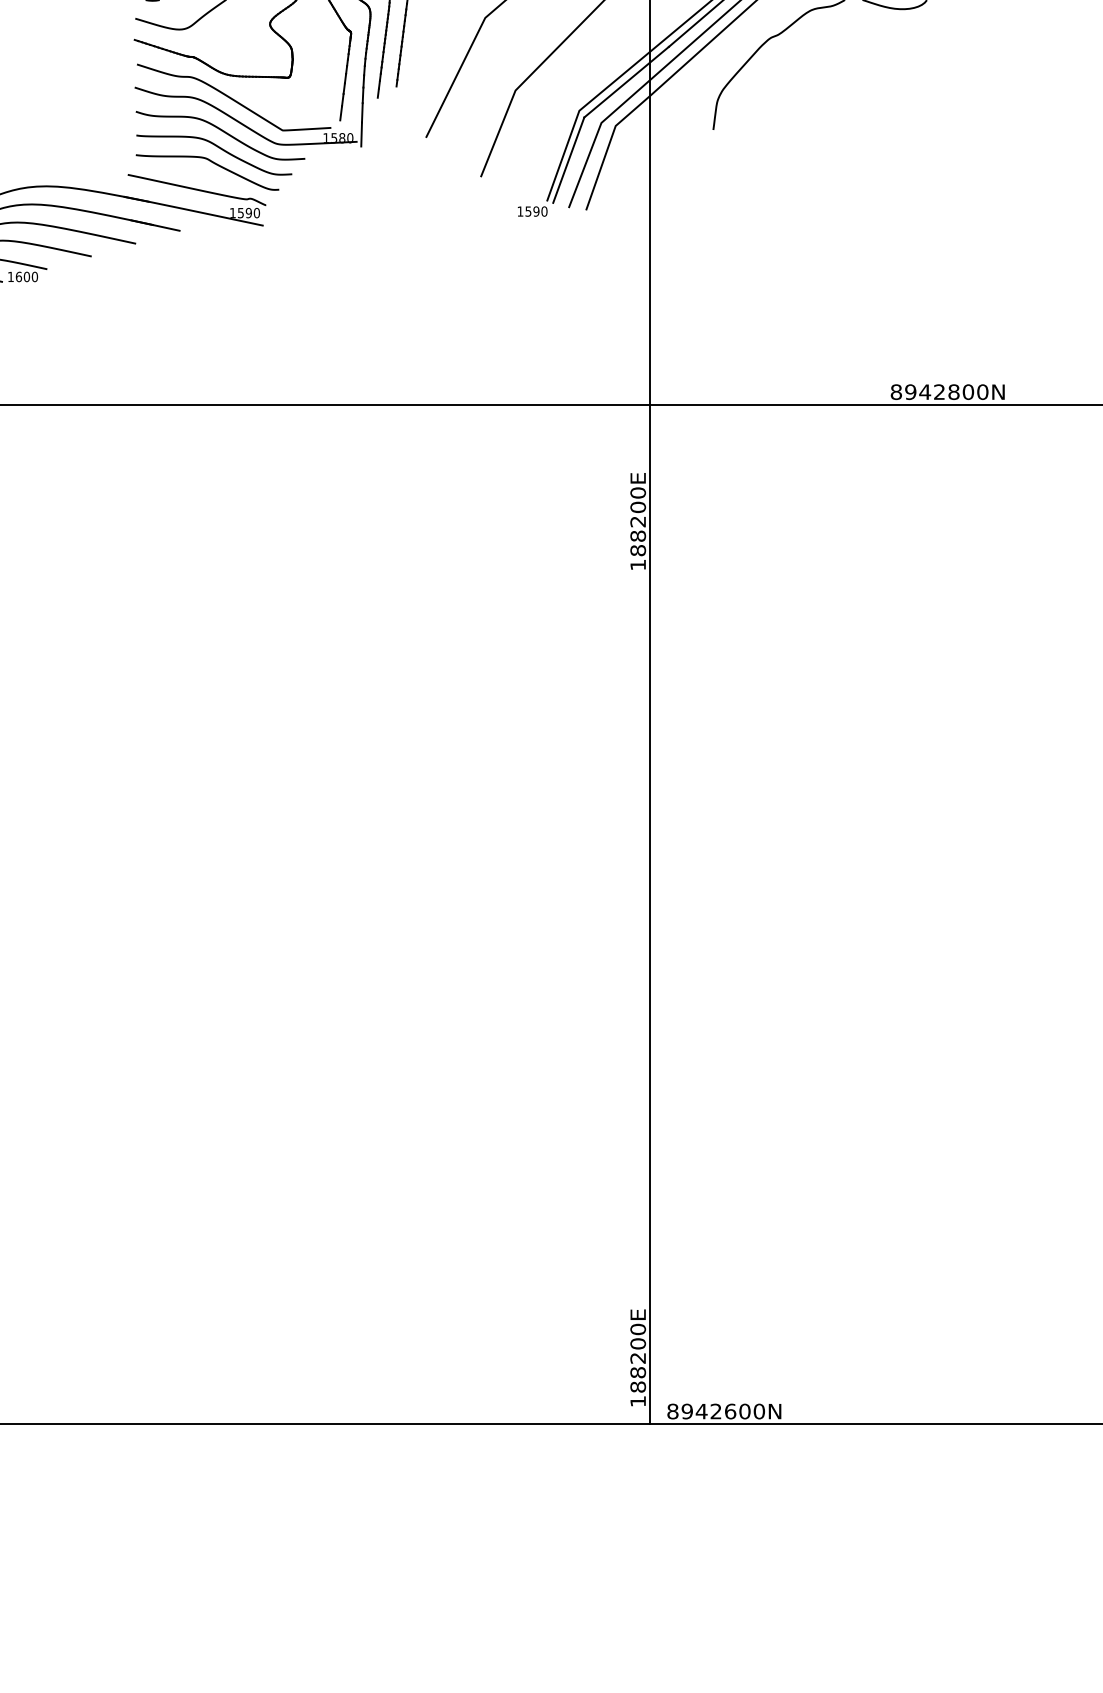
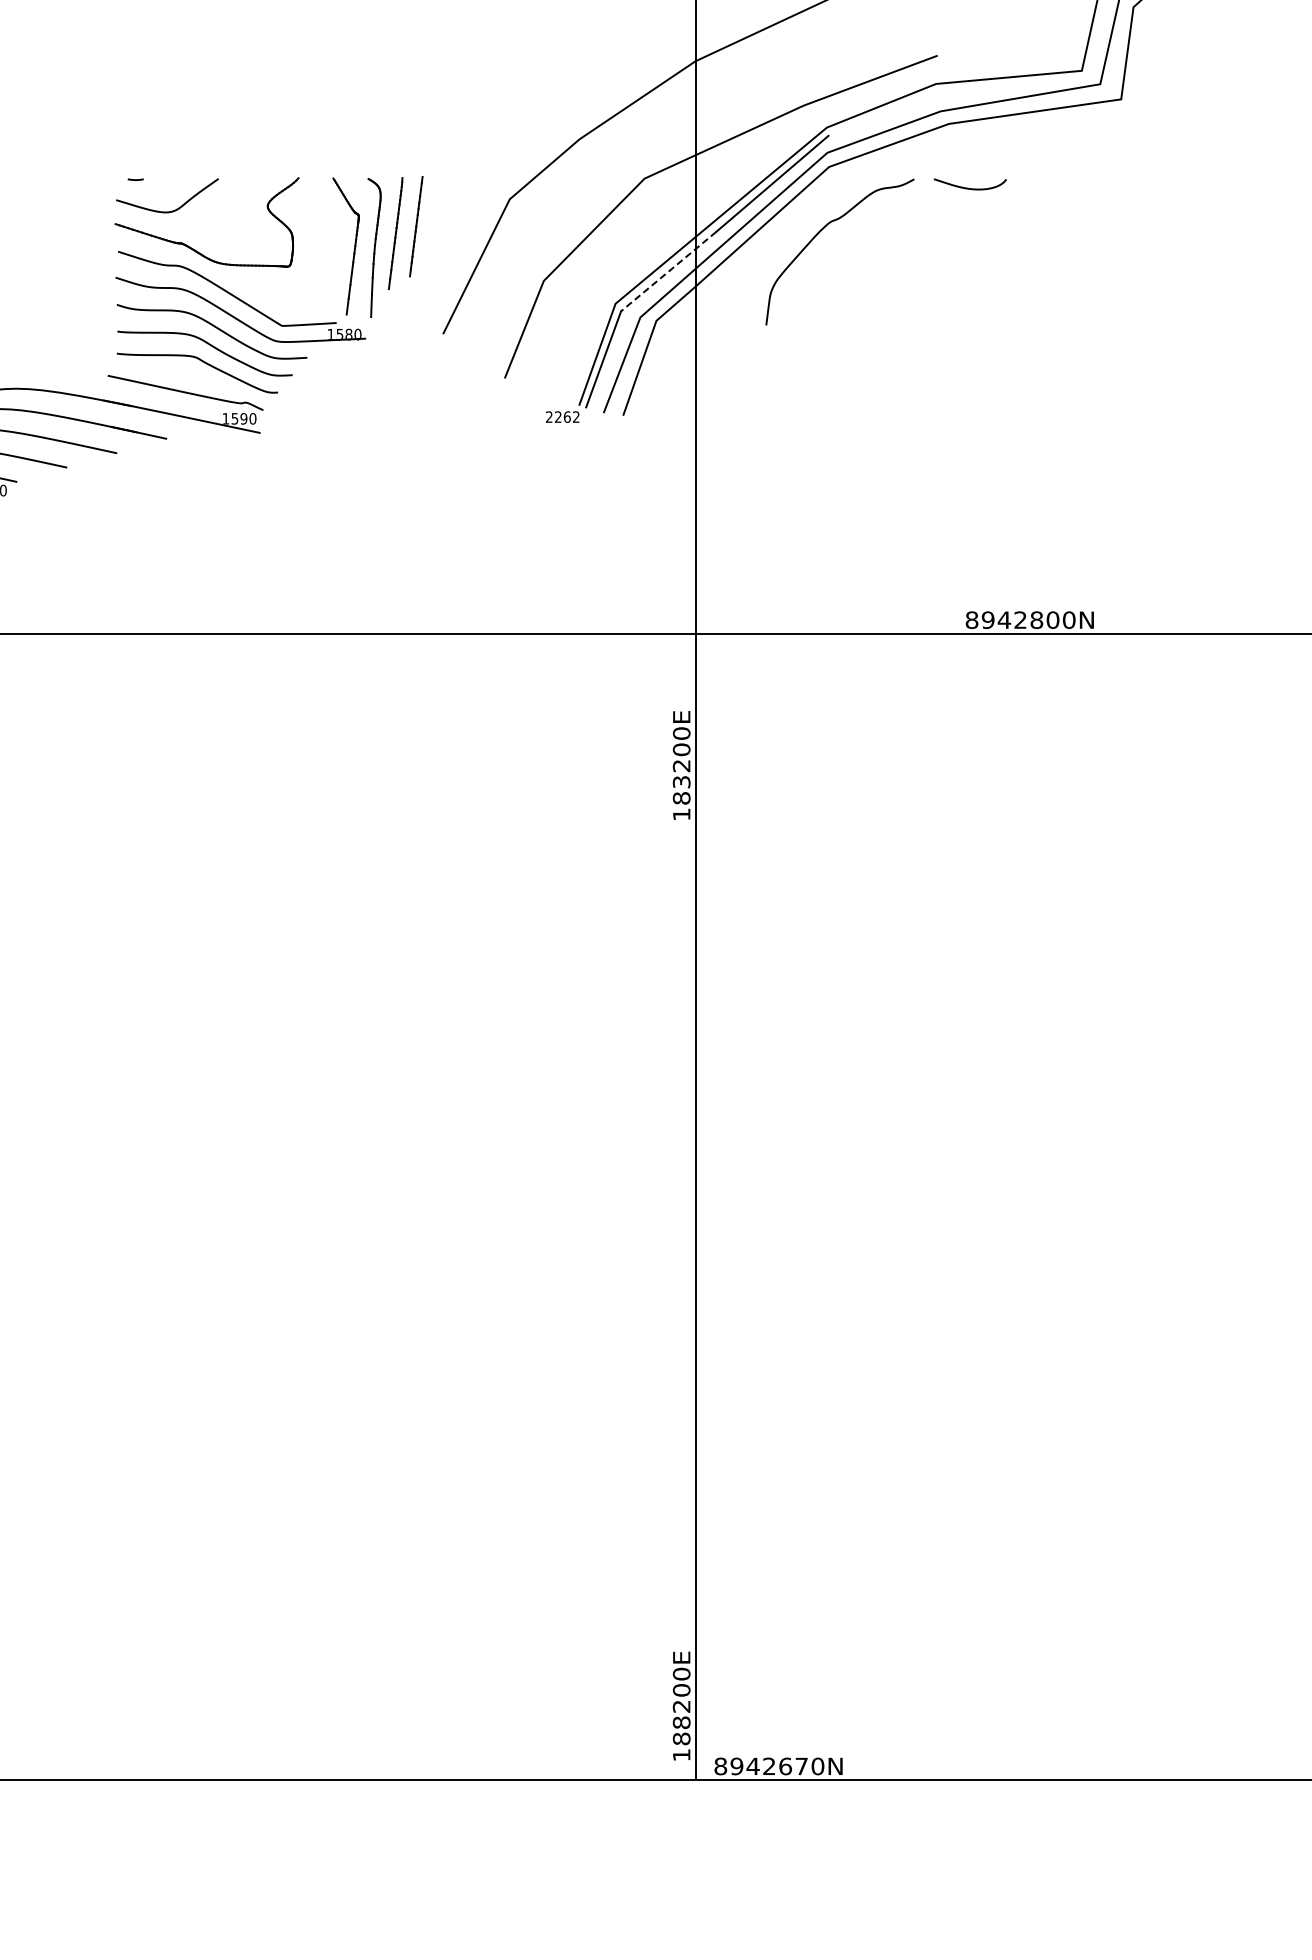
line: (626, 82) -> (668, 271), solid -> dashed
line: (361, 134) -> (370, 330), removed
text: (532, 211) -> (562, 416), 1590 -> 2262
text: (638, 535) -> (681, 781), 188200E -> 183200E
text: (744, 1411) -> (801, 1766), 8942600N -> 8942670N

